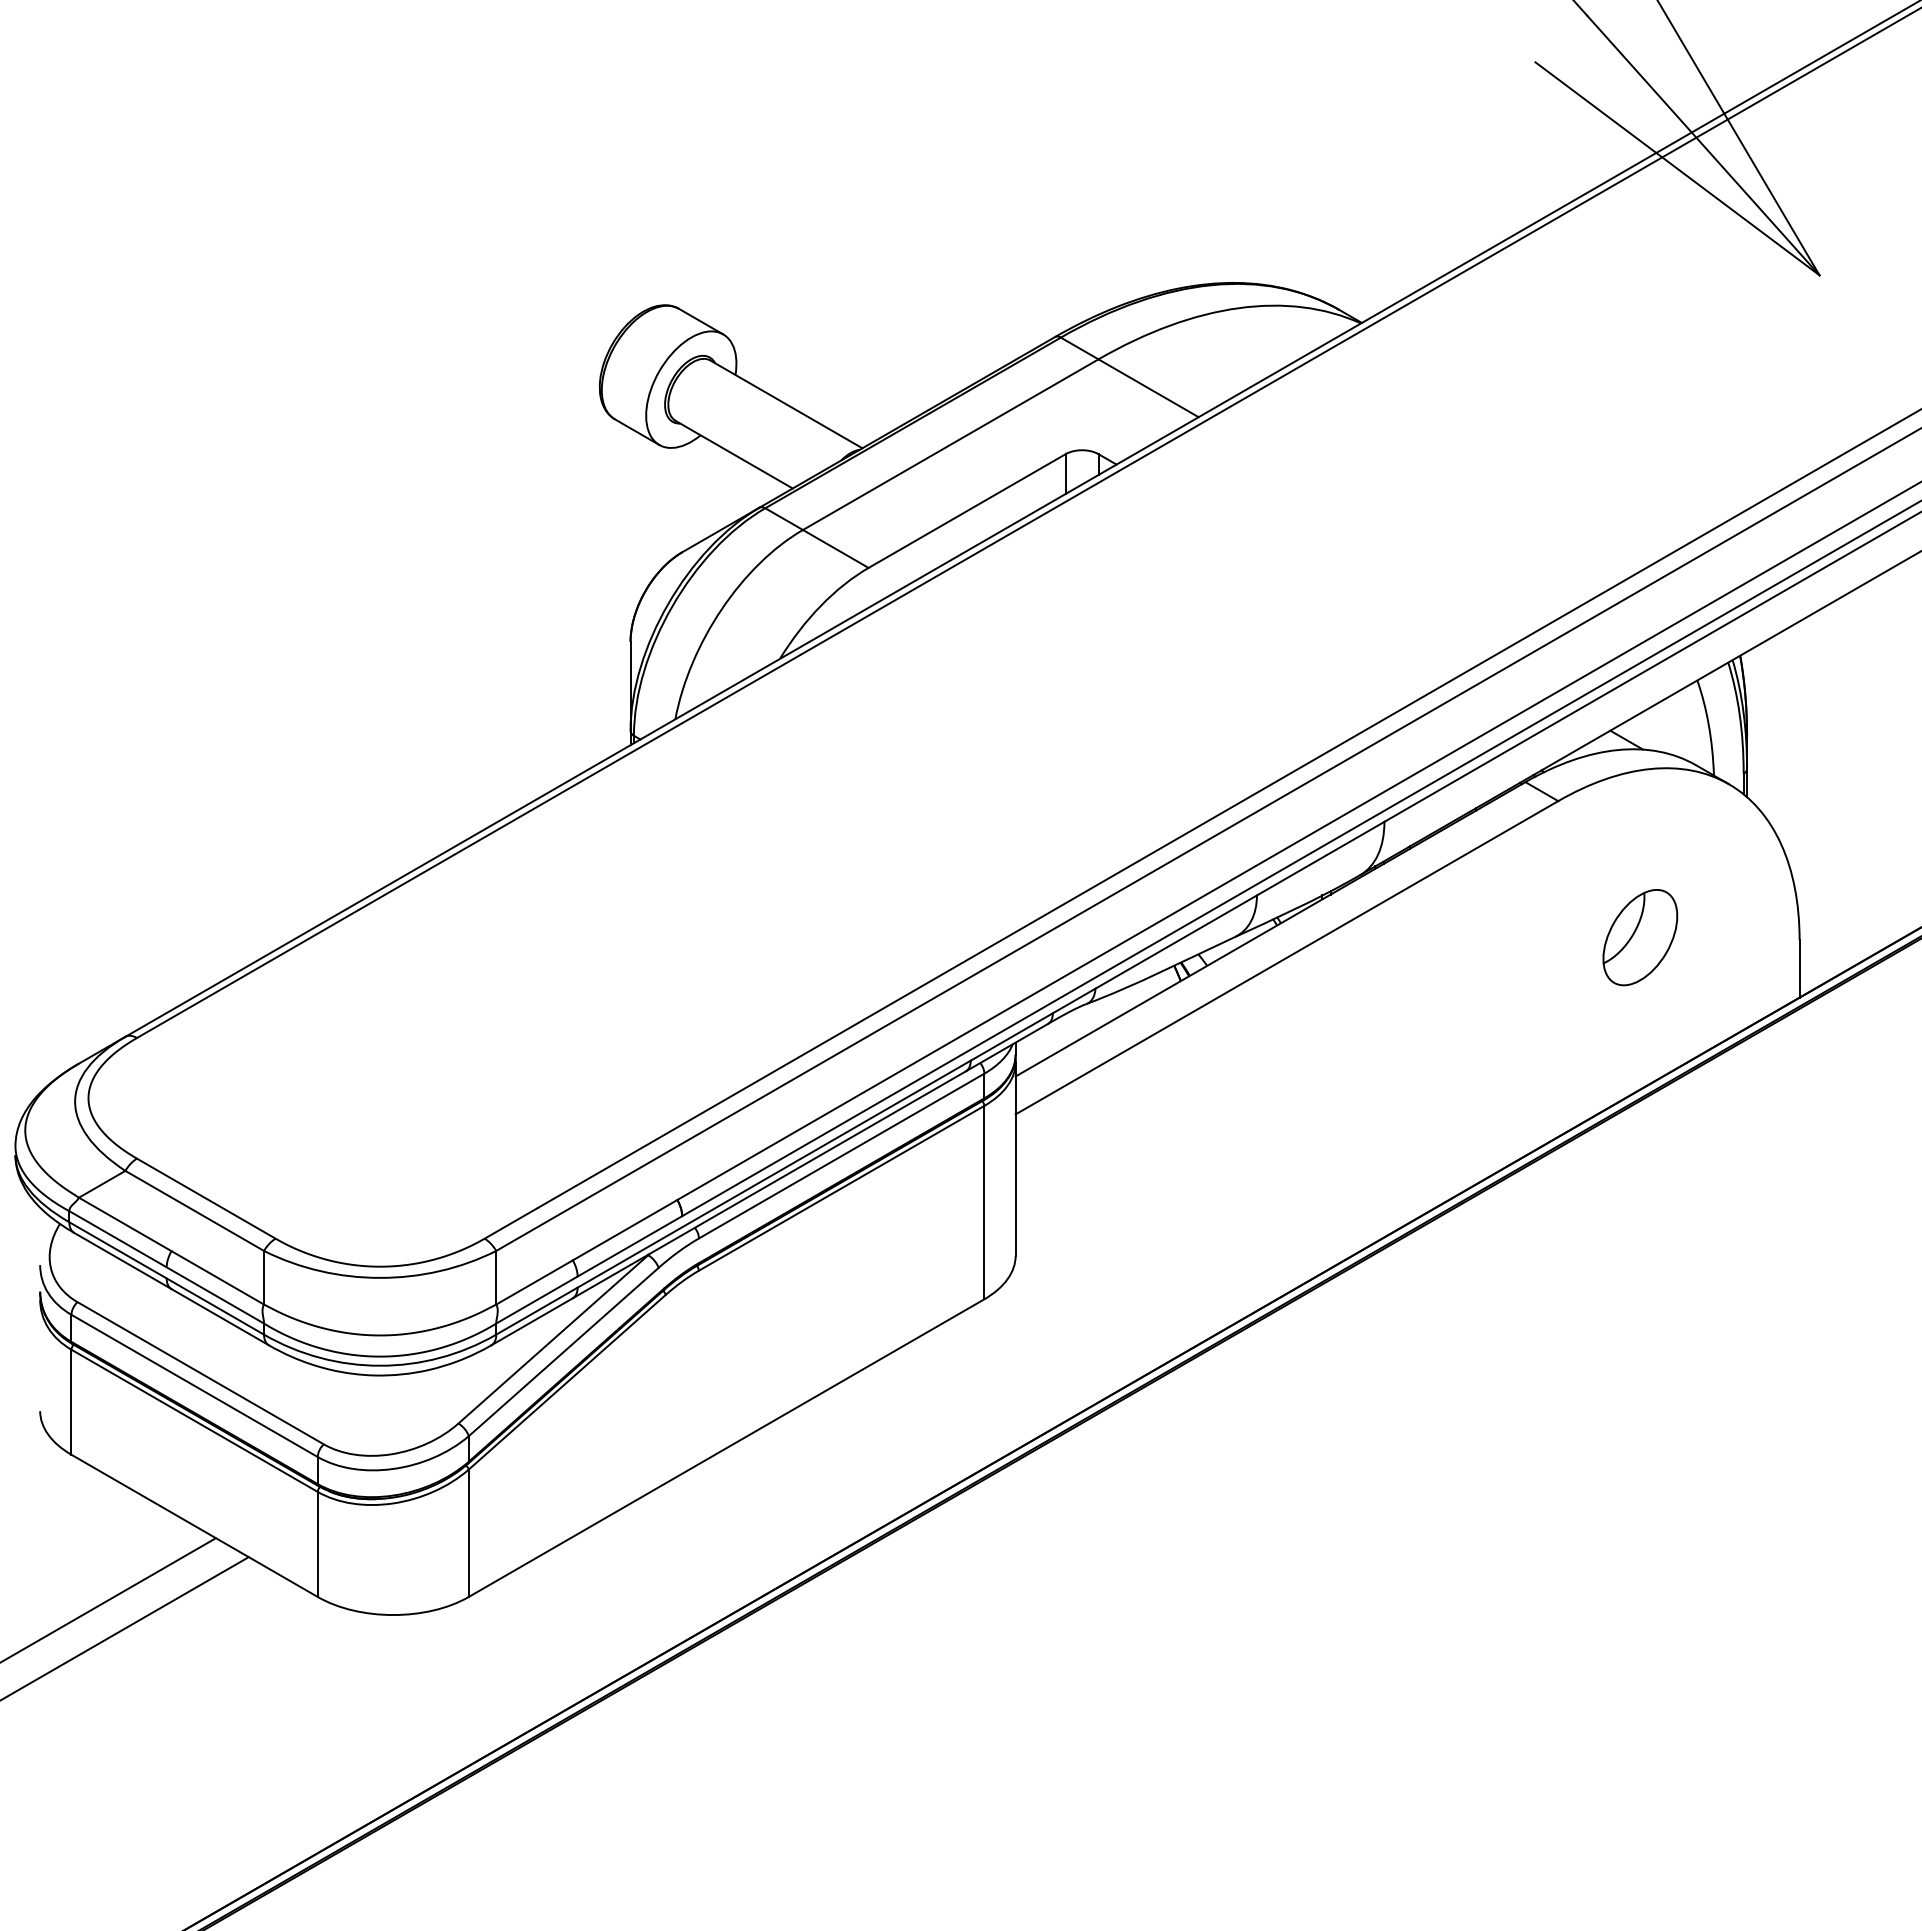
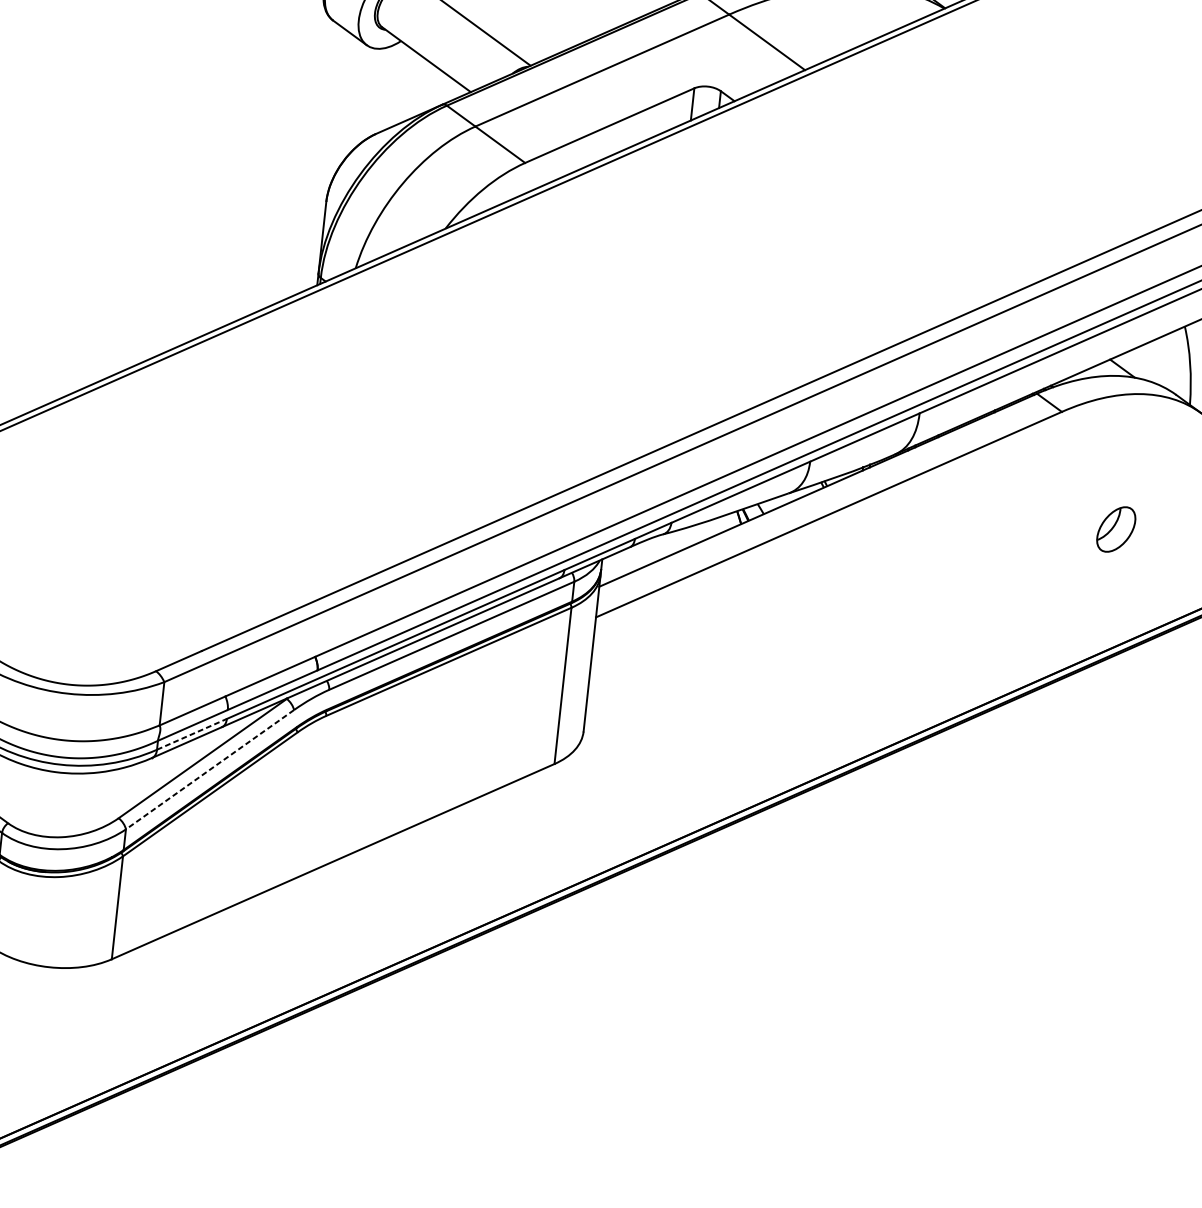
part: (1640, 937) -> (1116, 529), size x0.6
line: (536, 1311) -> (191, 734), solid -> dashed
line: (563, 1352) -> (209, 770), solid -> dashed

